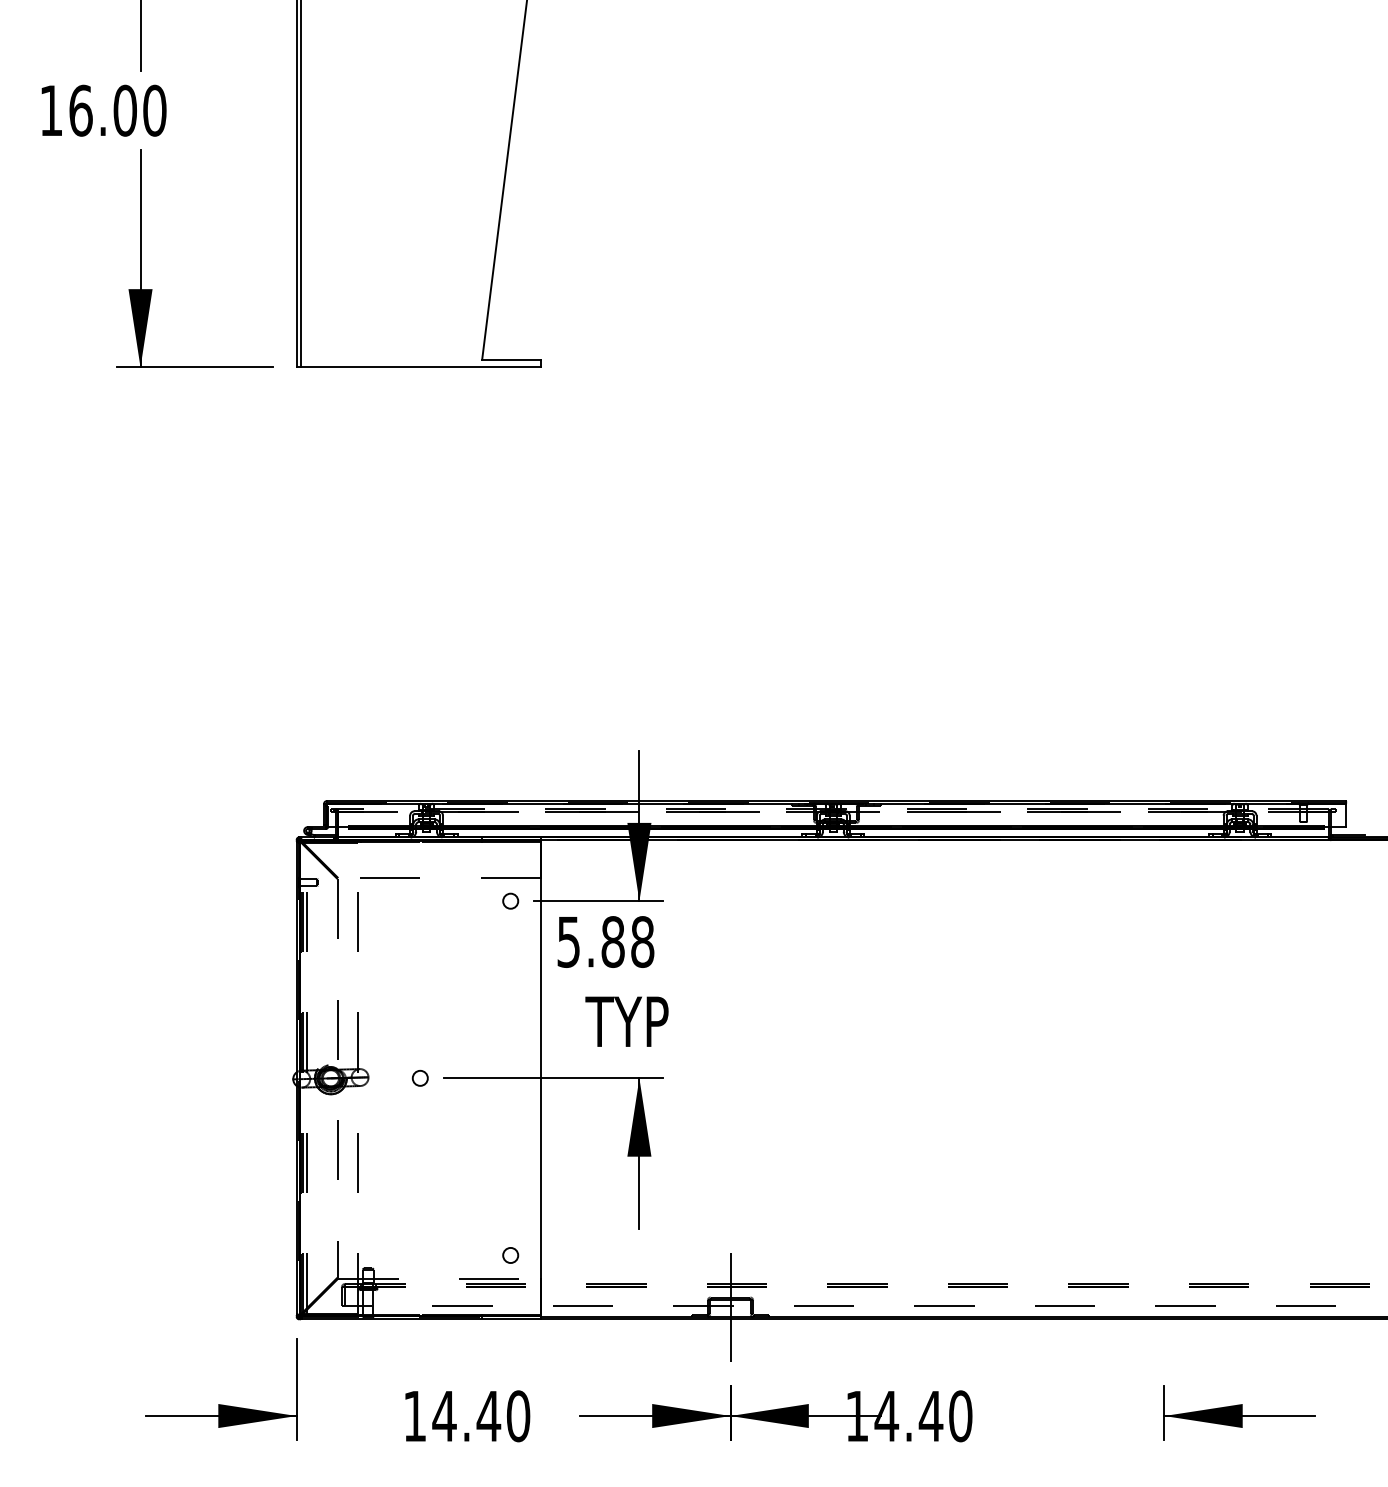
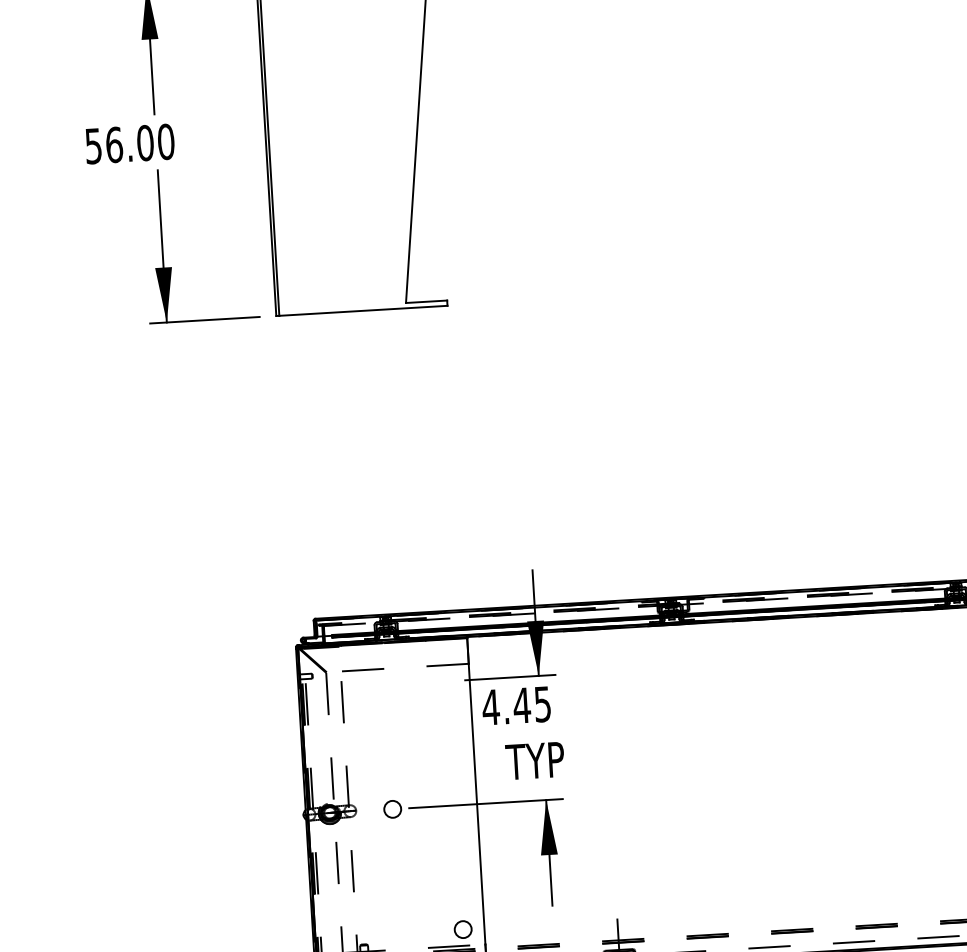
text: (51, 110) -> (93, 146), 16.00 -> 56.00
circle: (510, 900) -> (448, 680), removed
text: (605, 941) -> (516, 705), 5.88 -> 4.45
circle: (419, 1077) -> (391, 808), size x1.6
circle: (510, 1255) -> (463, 929), size x1.6

